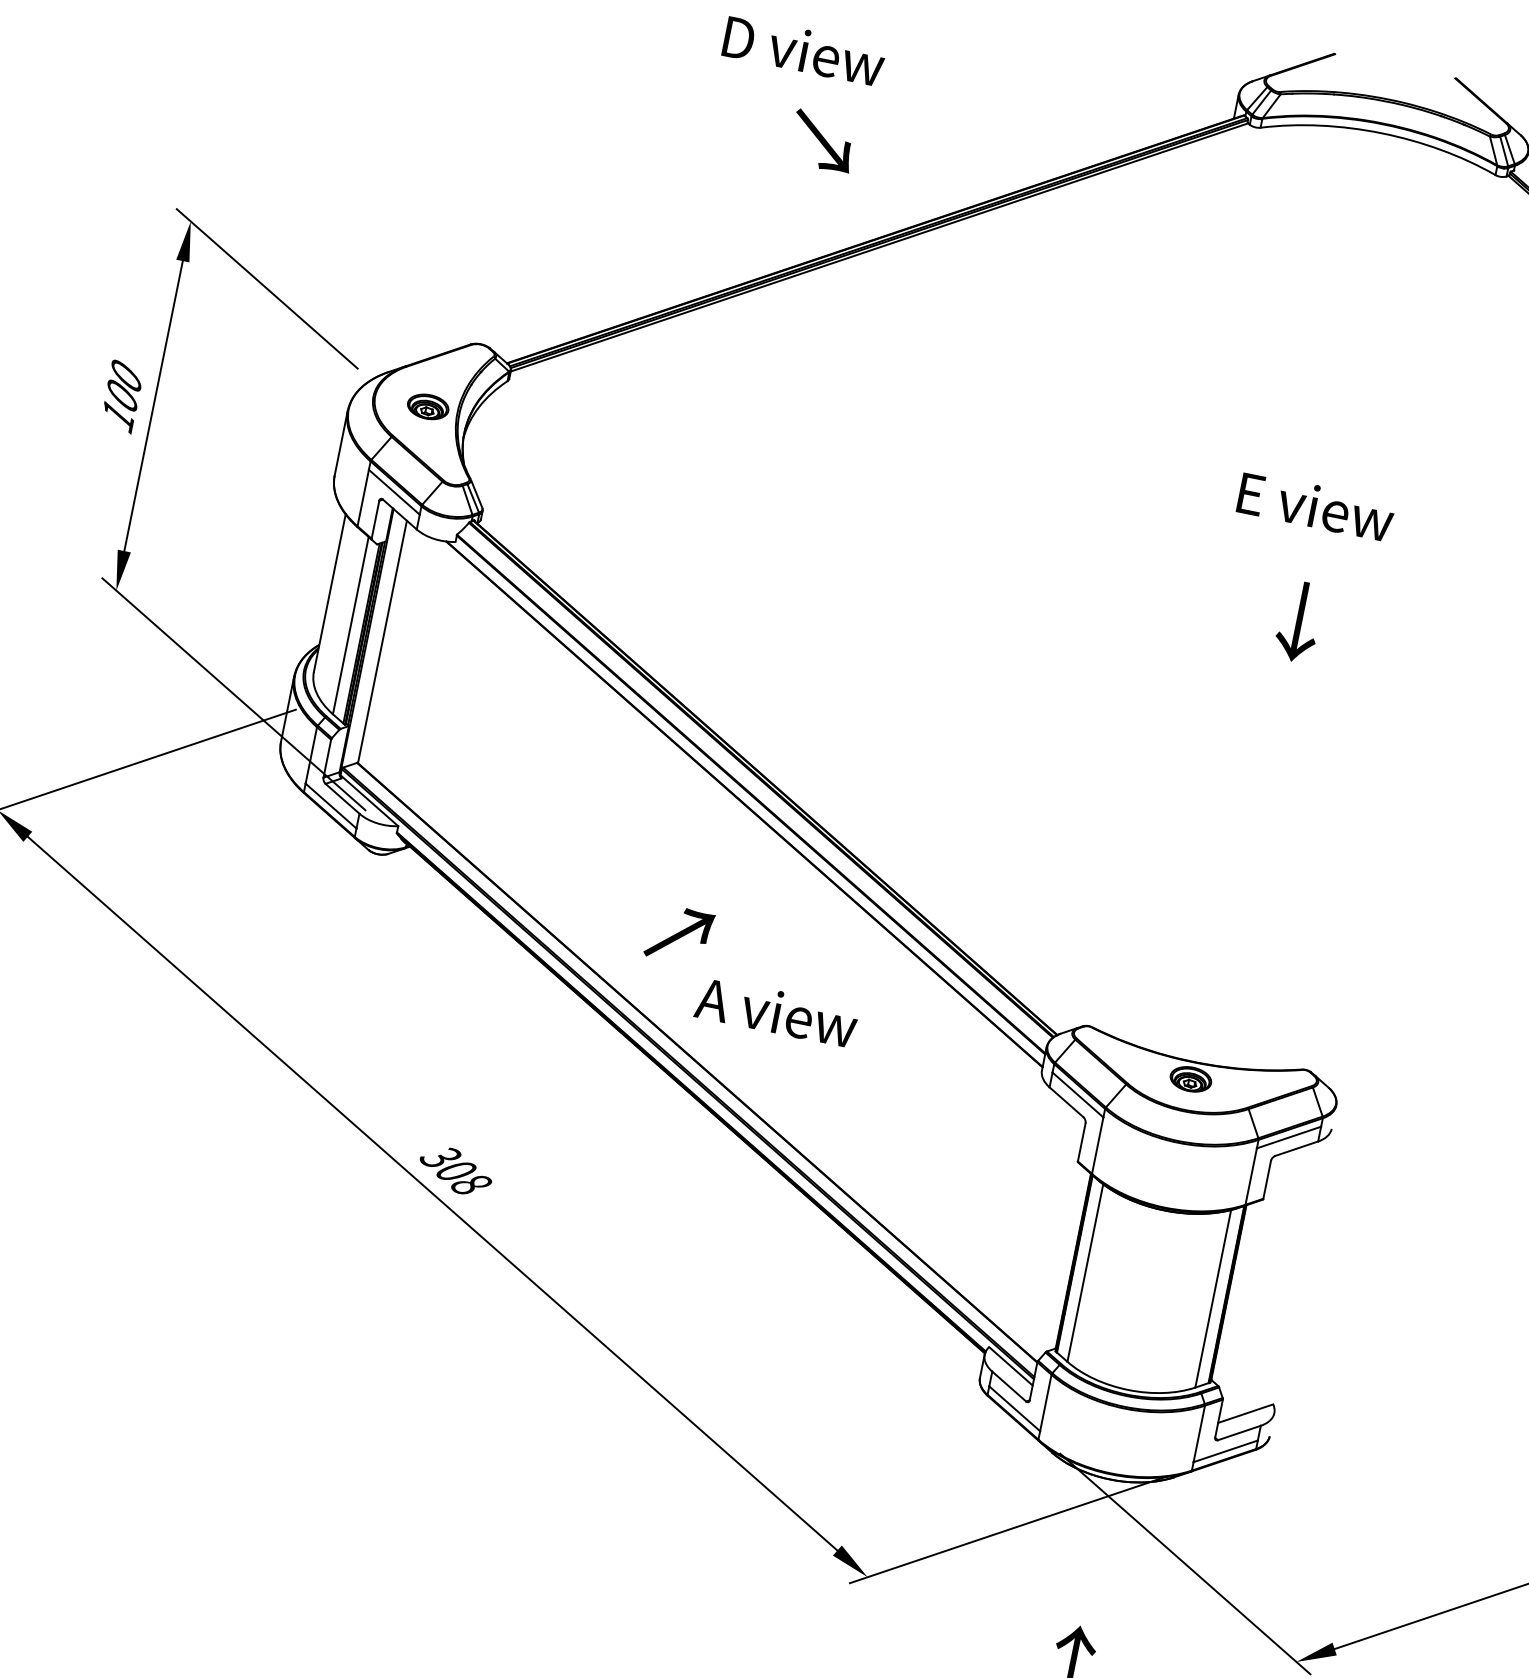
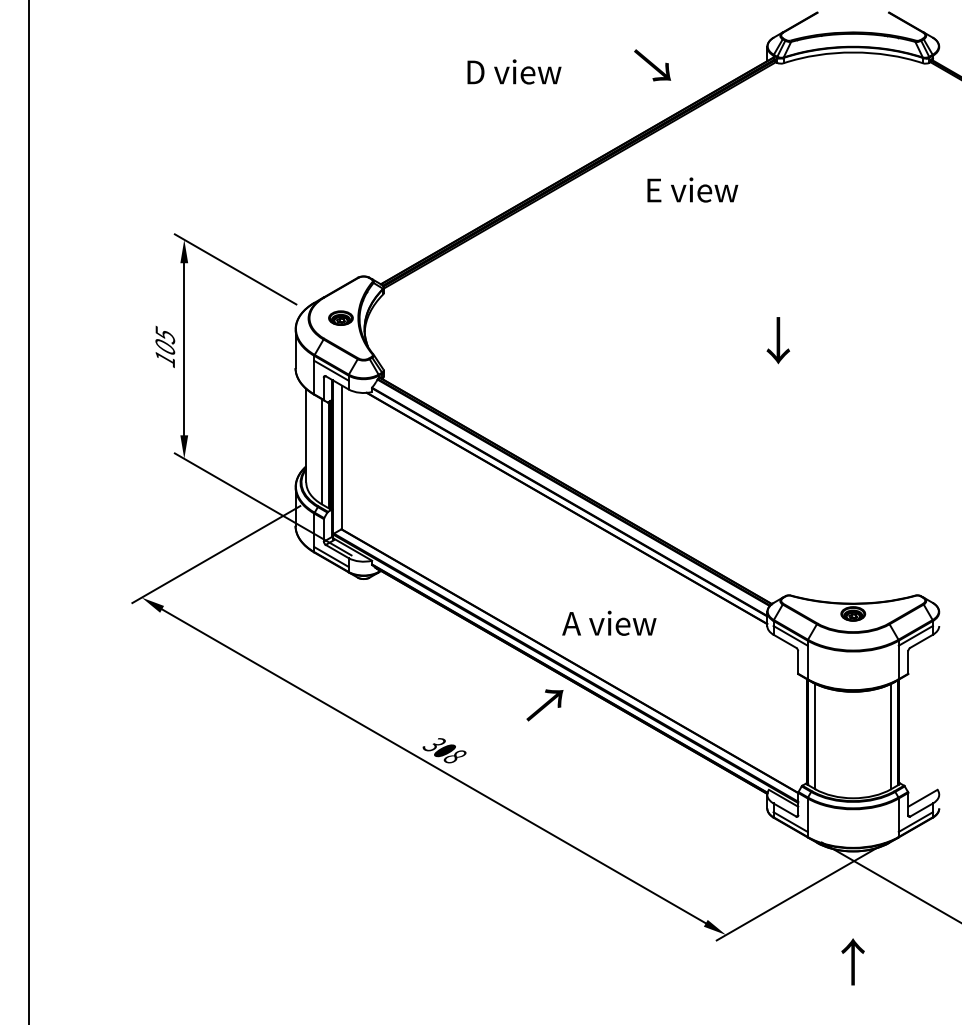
text: (822, 141) -> (652, 65), moved
text: (125, 374) -> (164, 334), 100 -> 105
text: (1315, 505) -> (692, 189), moved
text: (1299, 621) -> (778, 340), moved
text: (678, 934) -> (544, 705), moved

